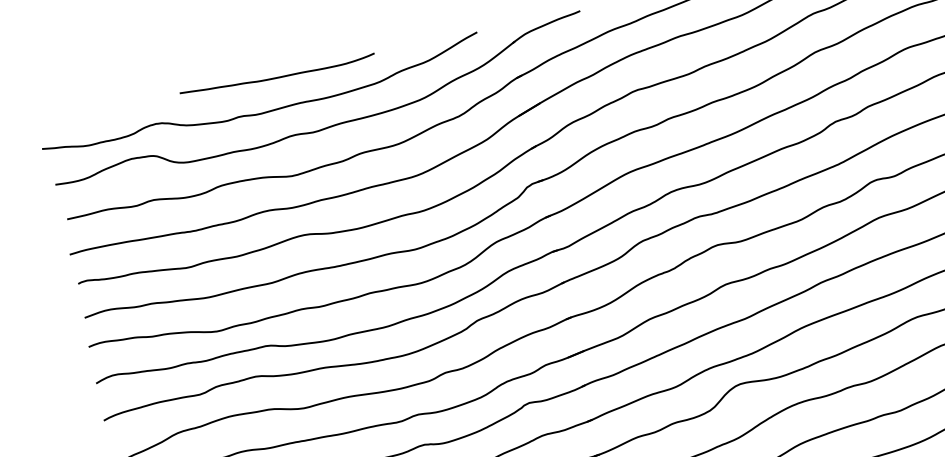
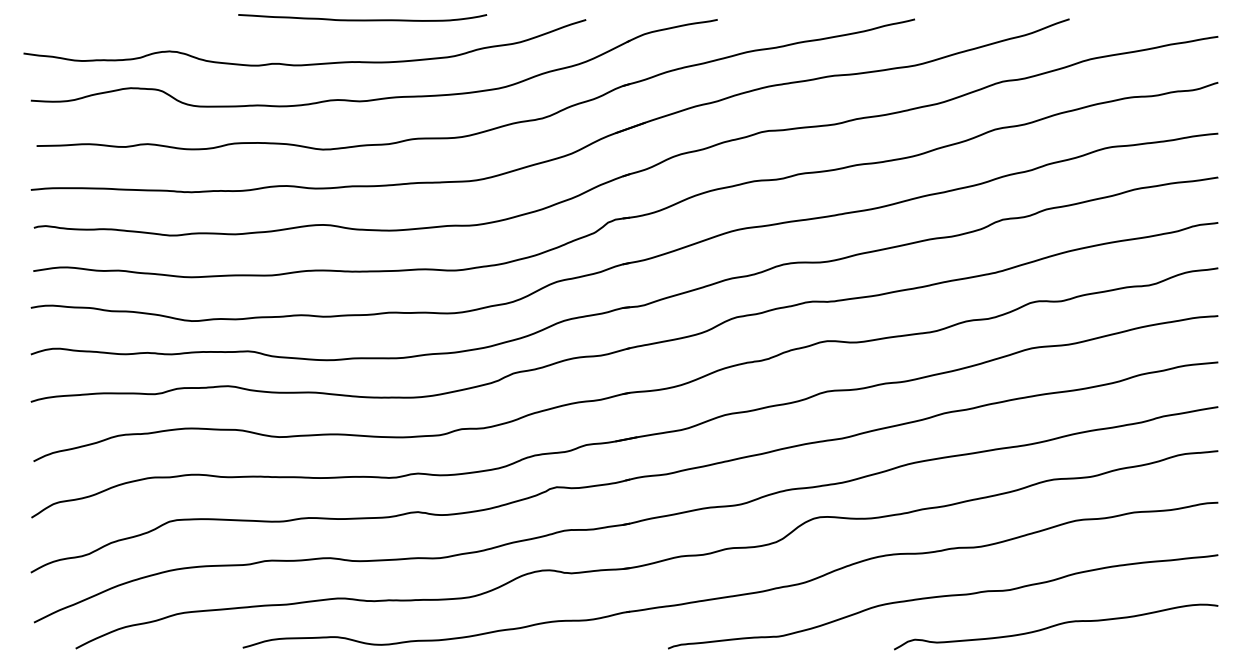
curve: (277, 76) -> (362, 19), moved

